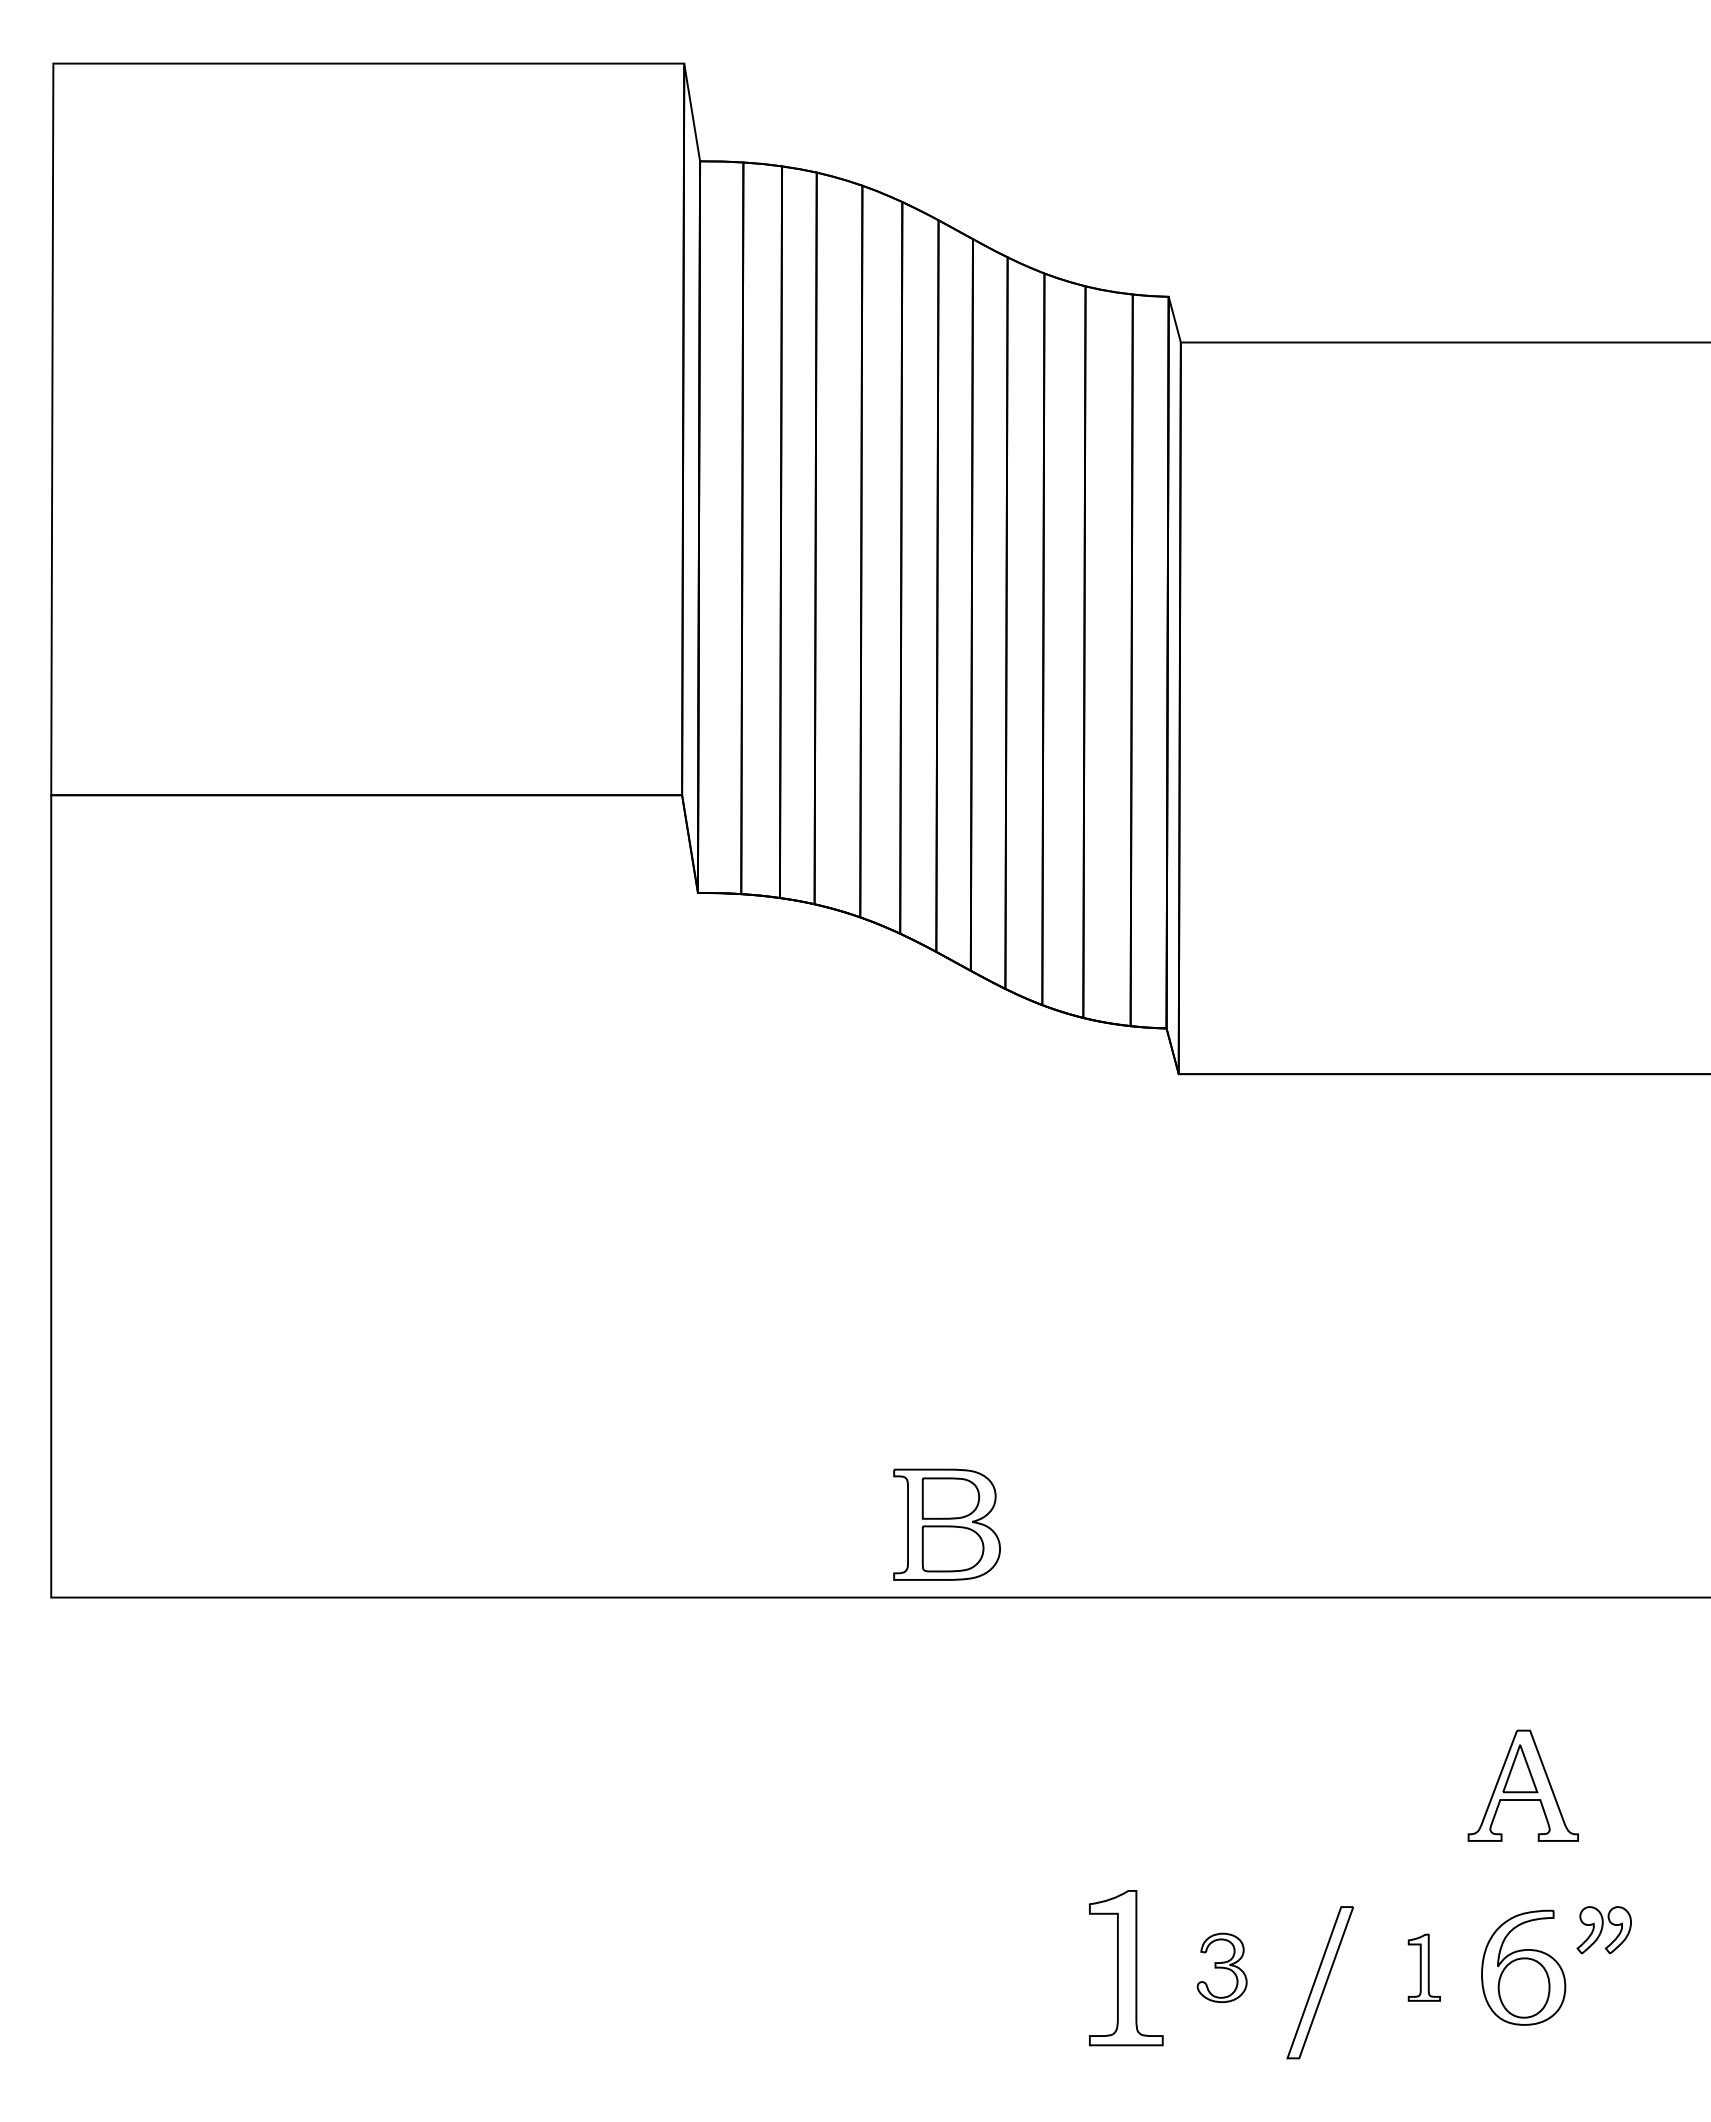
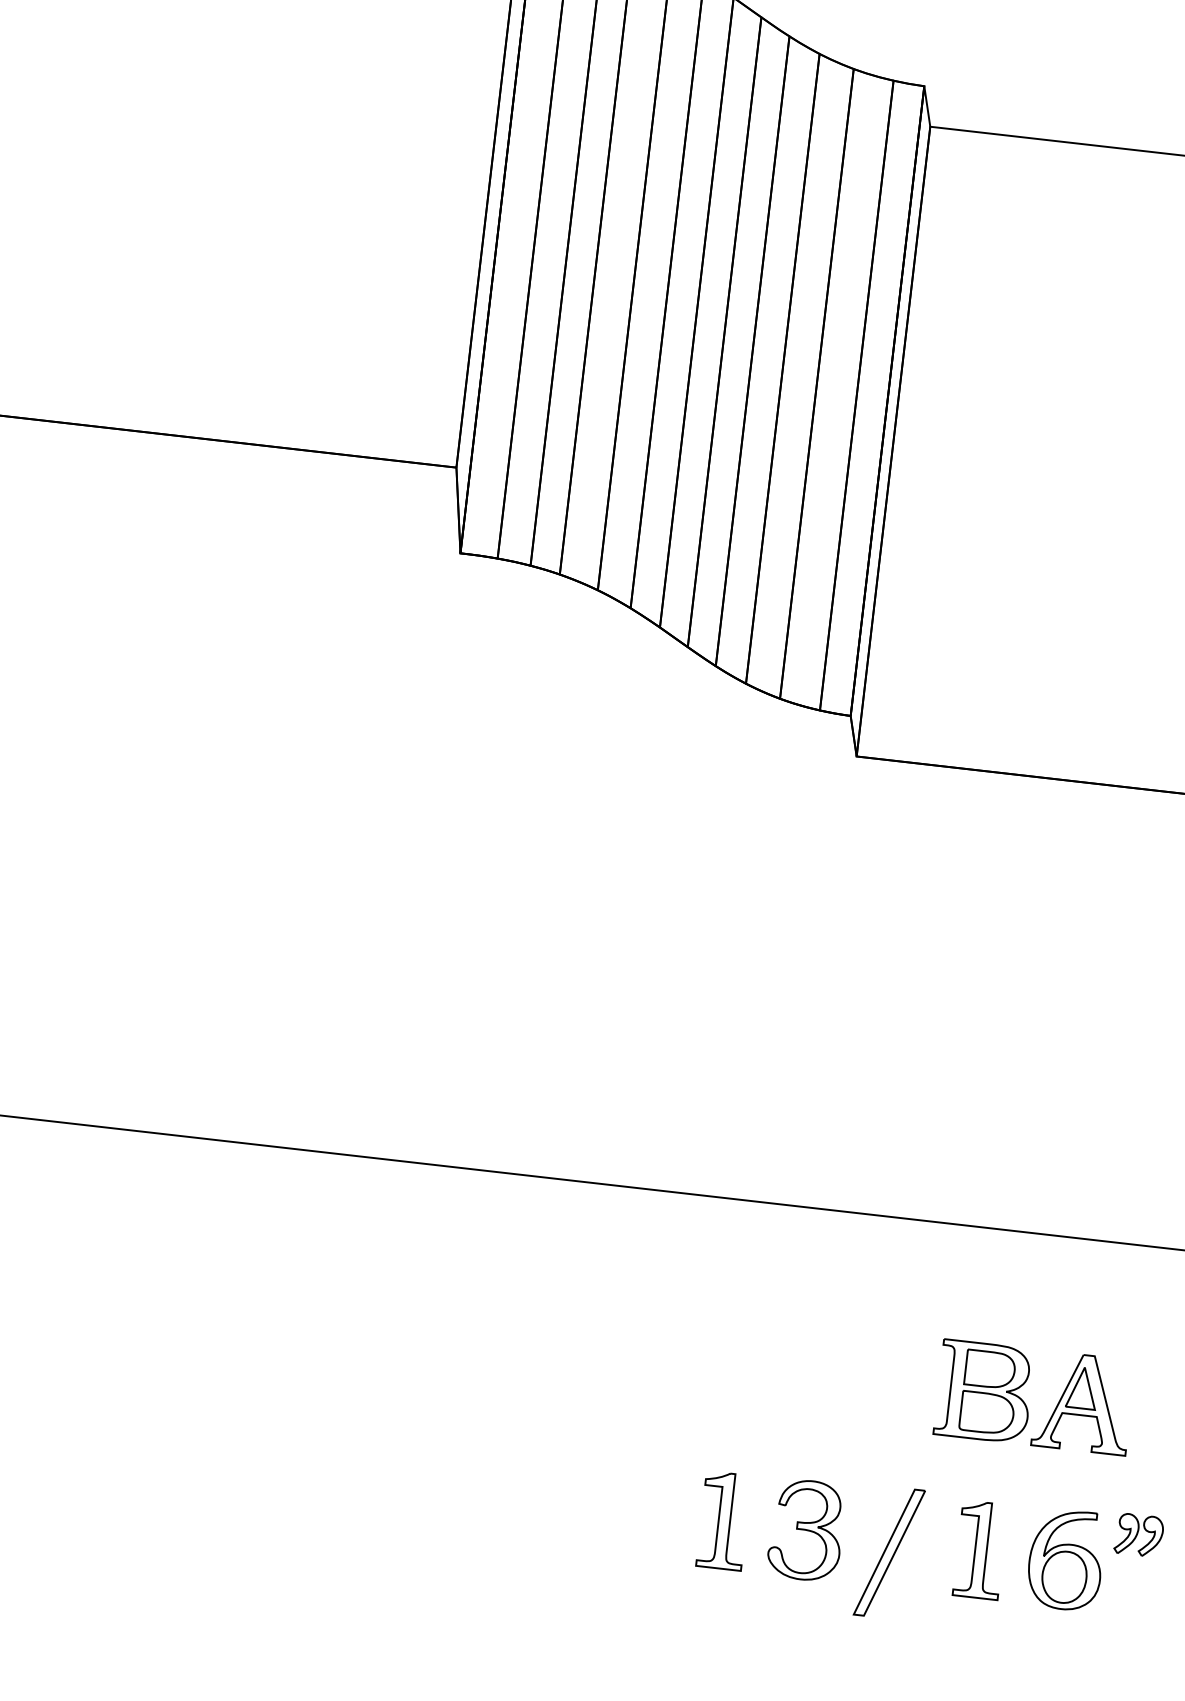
part: (946, 1524) -> (983, 1391), moved
part: (1126, 1967) -> (724, 1520), size x0.71
part: (1221, 1967) -> (805, 1529), size x1.67
part: (1424, 1967) -> (980, 1549), size x1.67

